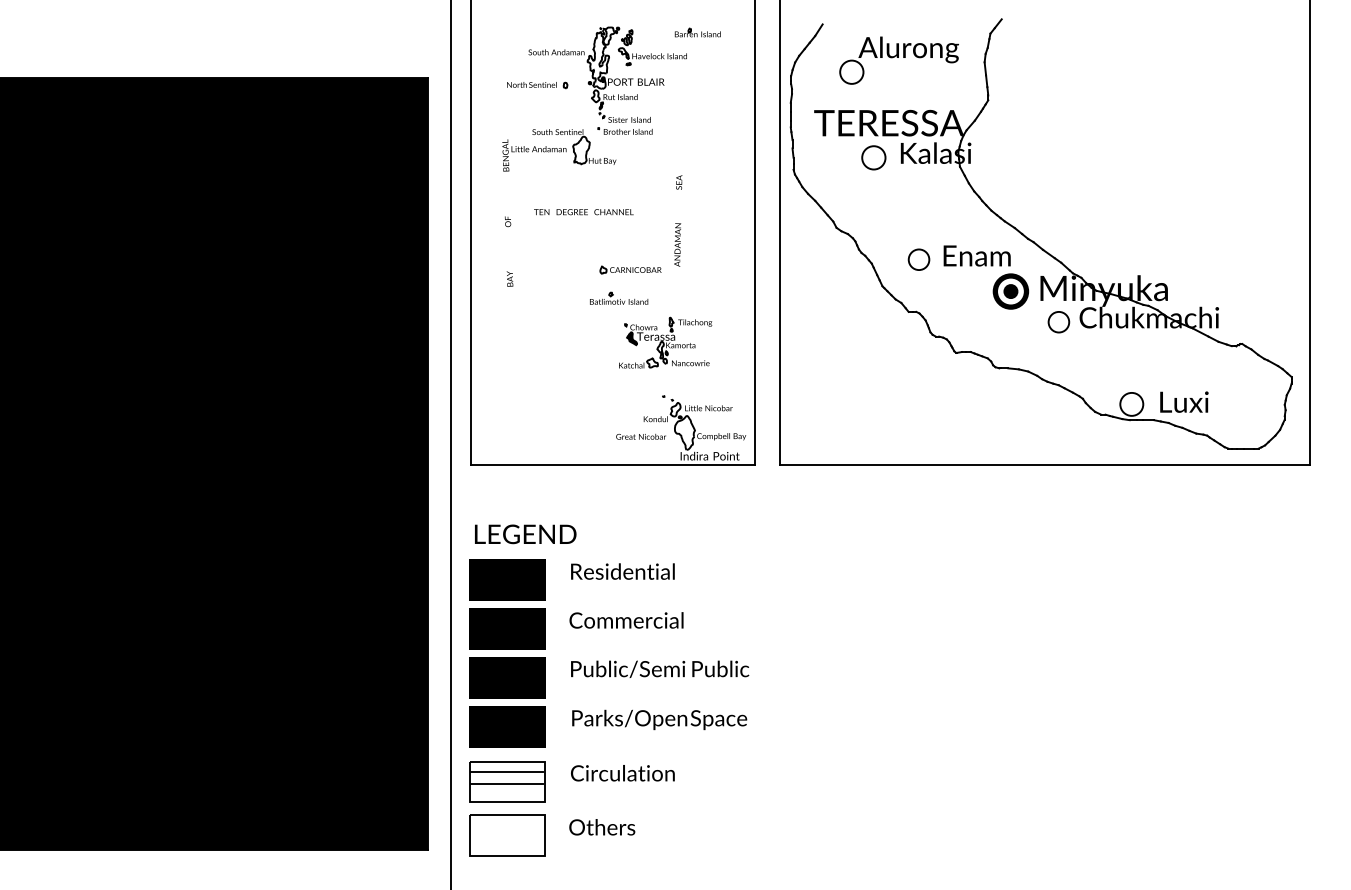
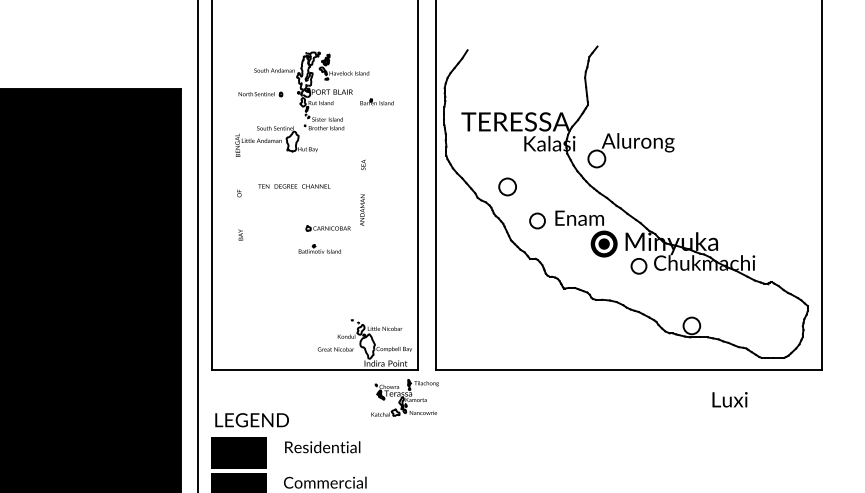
part: (697, 32) -> (376, 101), moved
part: (898, 60) -> (630, 150), moved
circle: (873, 157) -> (507, 186), moved
part: (665, 342) -> (405, 397), moved
text: (1184, 401) -> (730, 399), moved

